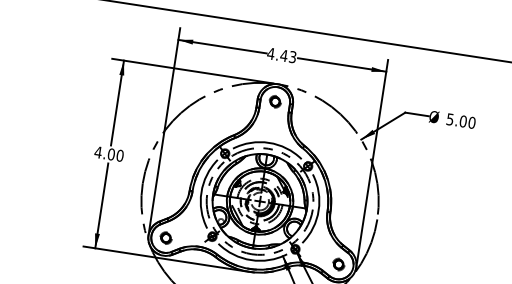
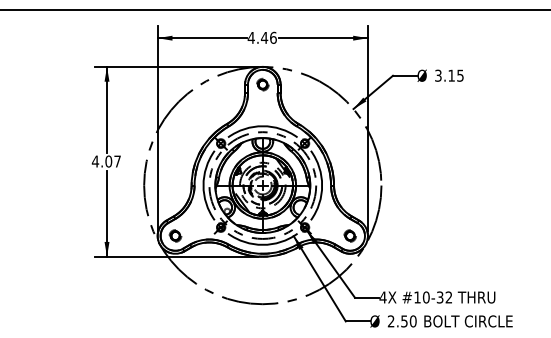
text: (293, 56) -> (273, 37), 4.43 -> 4.46
text: (461, 120) -> (449, 75), 5.00 -> 3.15
text: (120, 155) -> (117, 161), 4.00 -> 4.07

